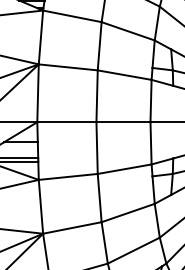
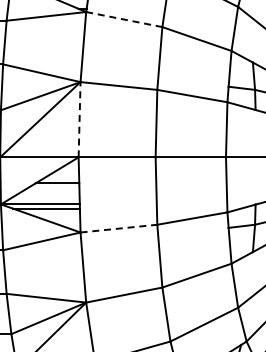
line: (72, 16) -> (124, 19), solid -> dashed
line: (37, 93) -> (79, 119), solid -> dashed
line: (67, 176) -> (118, 228), solid -> dashed

